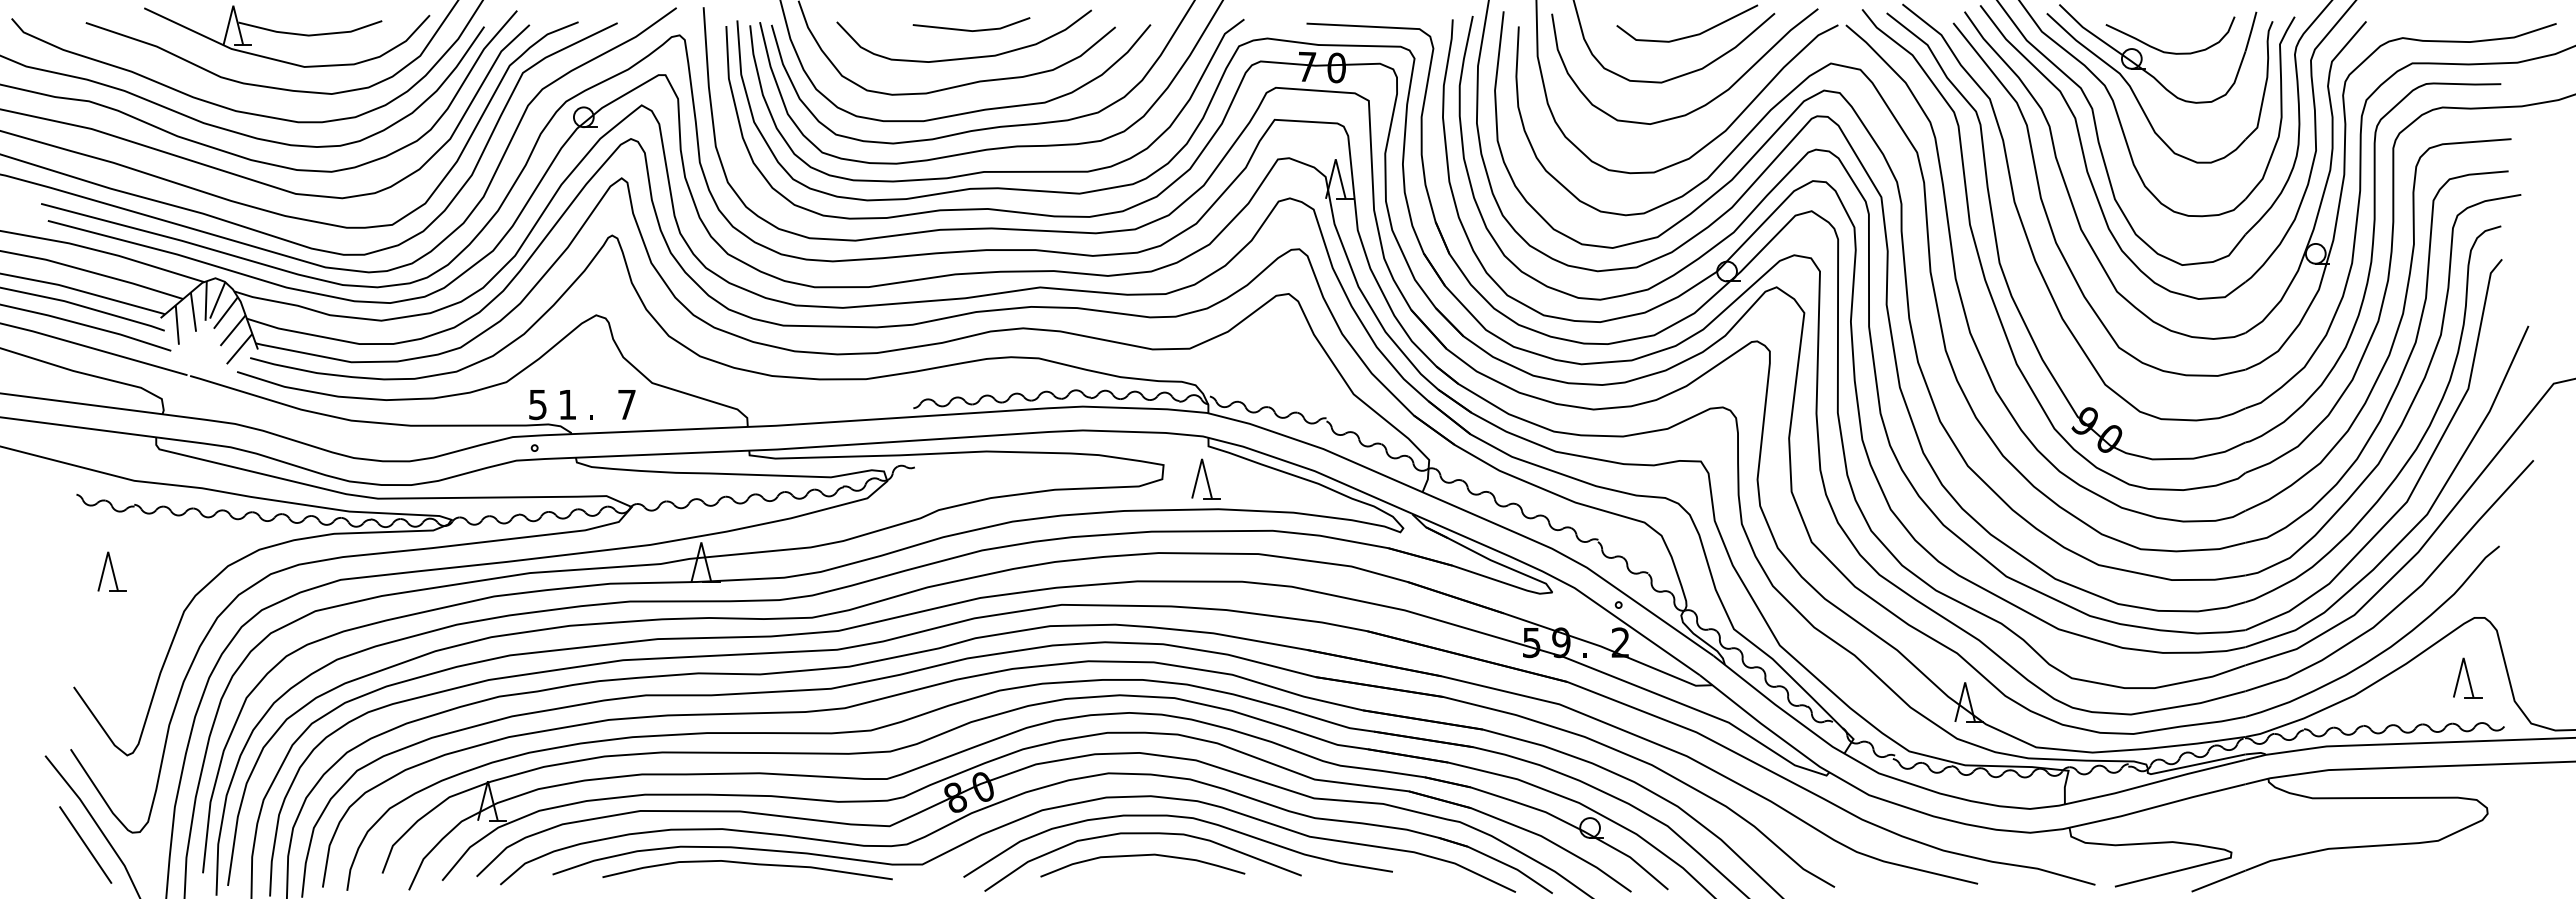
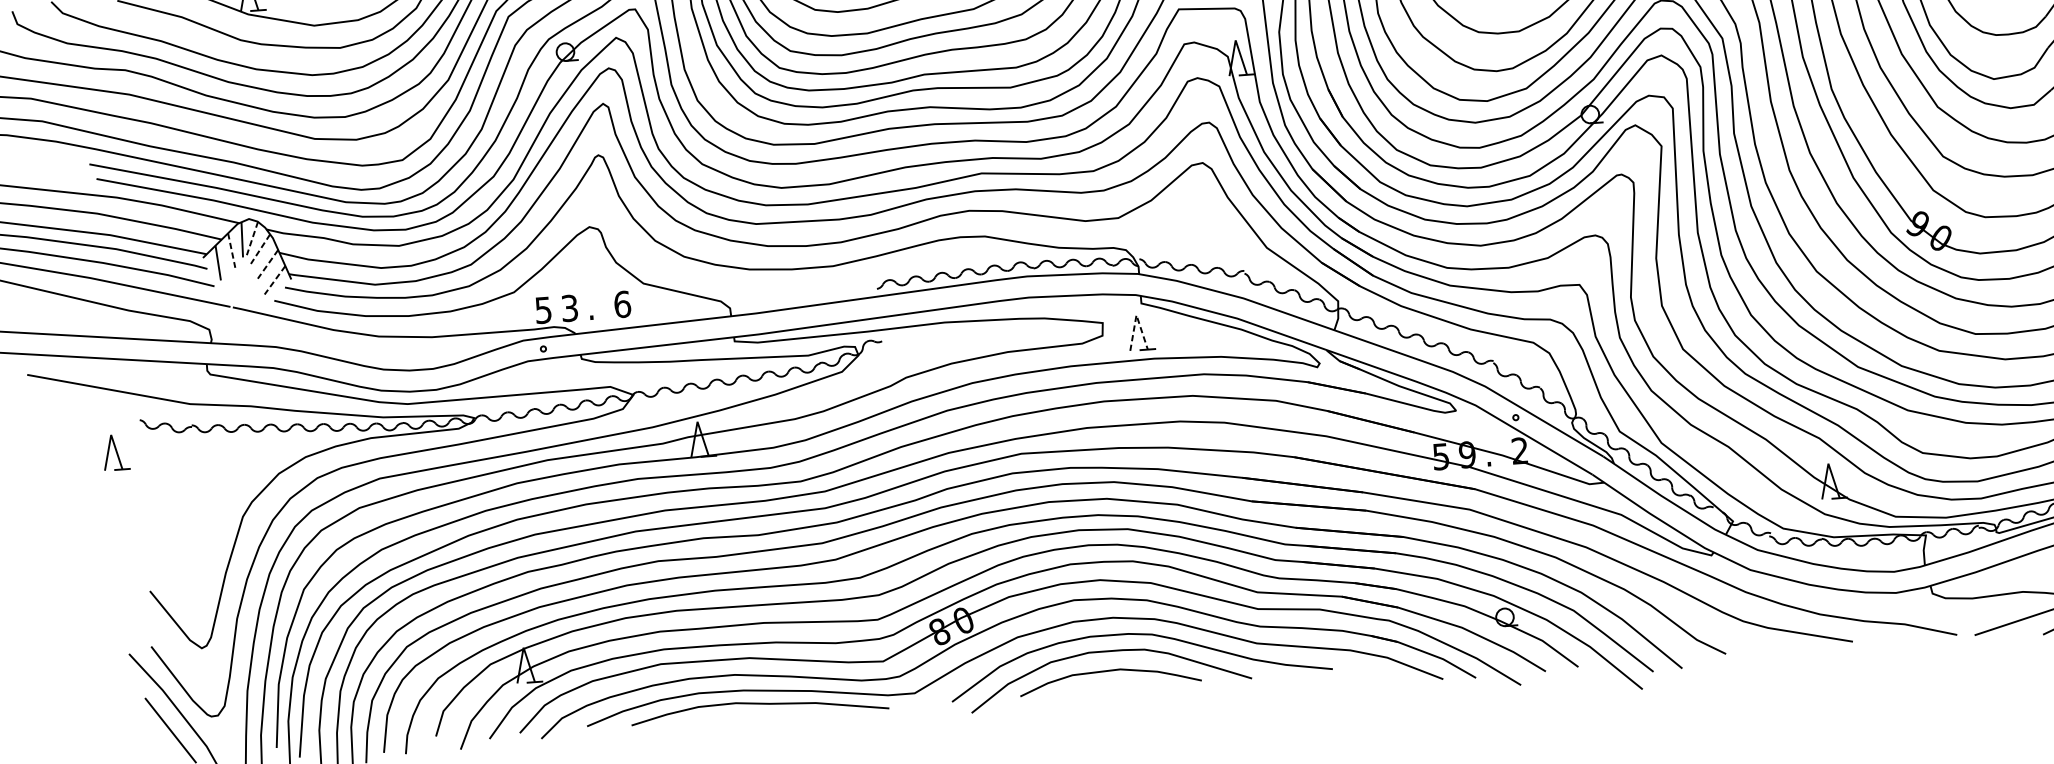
line: (217, 300) -> (252, 238), solid -> dashed
line: (193, 312) -> (231, 250), solid -> dashed
line: (225, 312) -> (260, 248), solid -> dashed
line: (233, 330) -> (268, 264), solid -> dashed
line: (239, 349) -> (274, 280), solid -> dashed
text: (567, 404) -> (569, 308), 1 -> 3
text: (627, 404) -> (622, 304), 7 -> 6
line: (1202, 458) -> (1136, 314), solid -> dashed
part: (111, 571) -> (115, 452), moved

